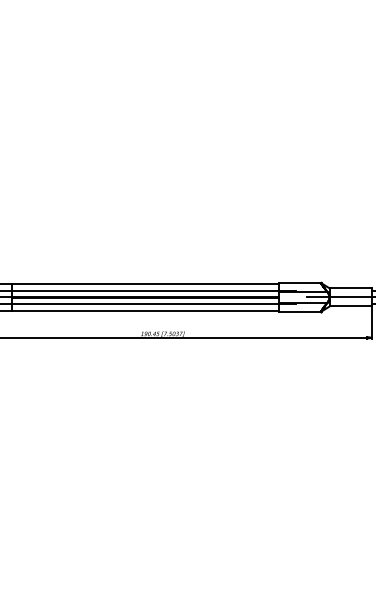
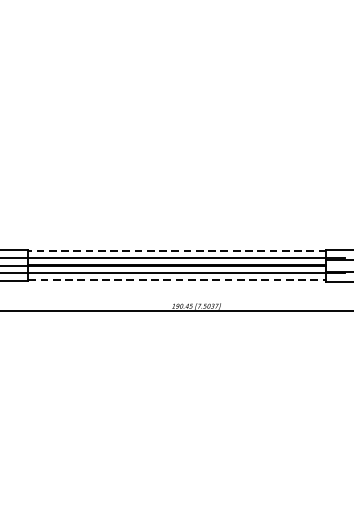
line: (145, 284) -> (177, 251), solid -> dashed
line: (145, 310) -> (177, 280), solid -> dashed

